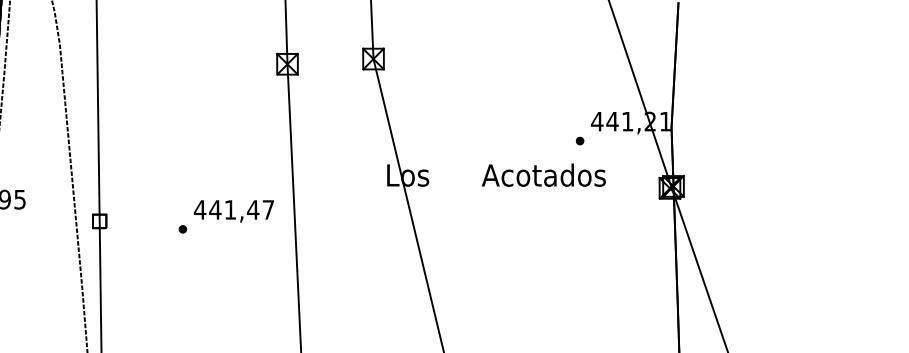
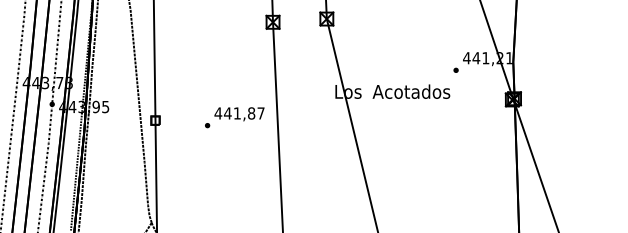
text: (543, 174) -> (411, 91), moved
text: (253, 209) -> (251, 113), 441,47 -> 441,87

